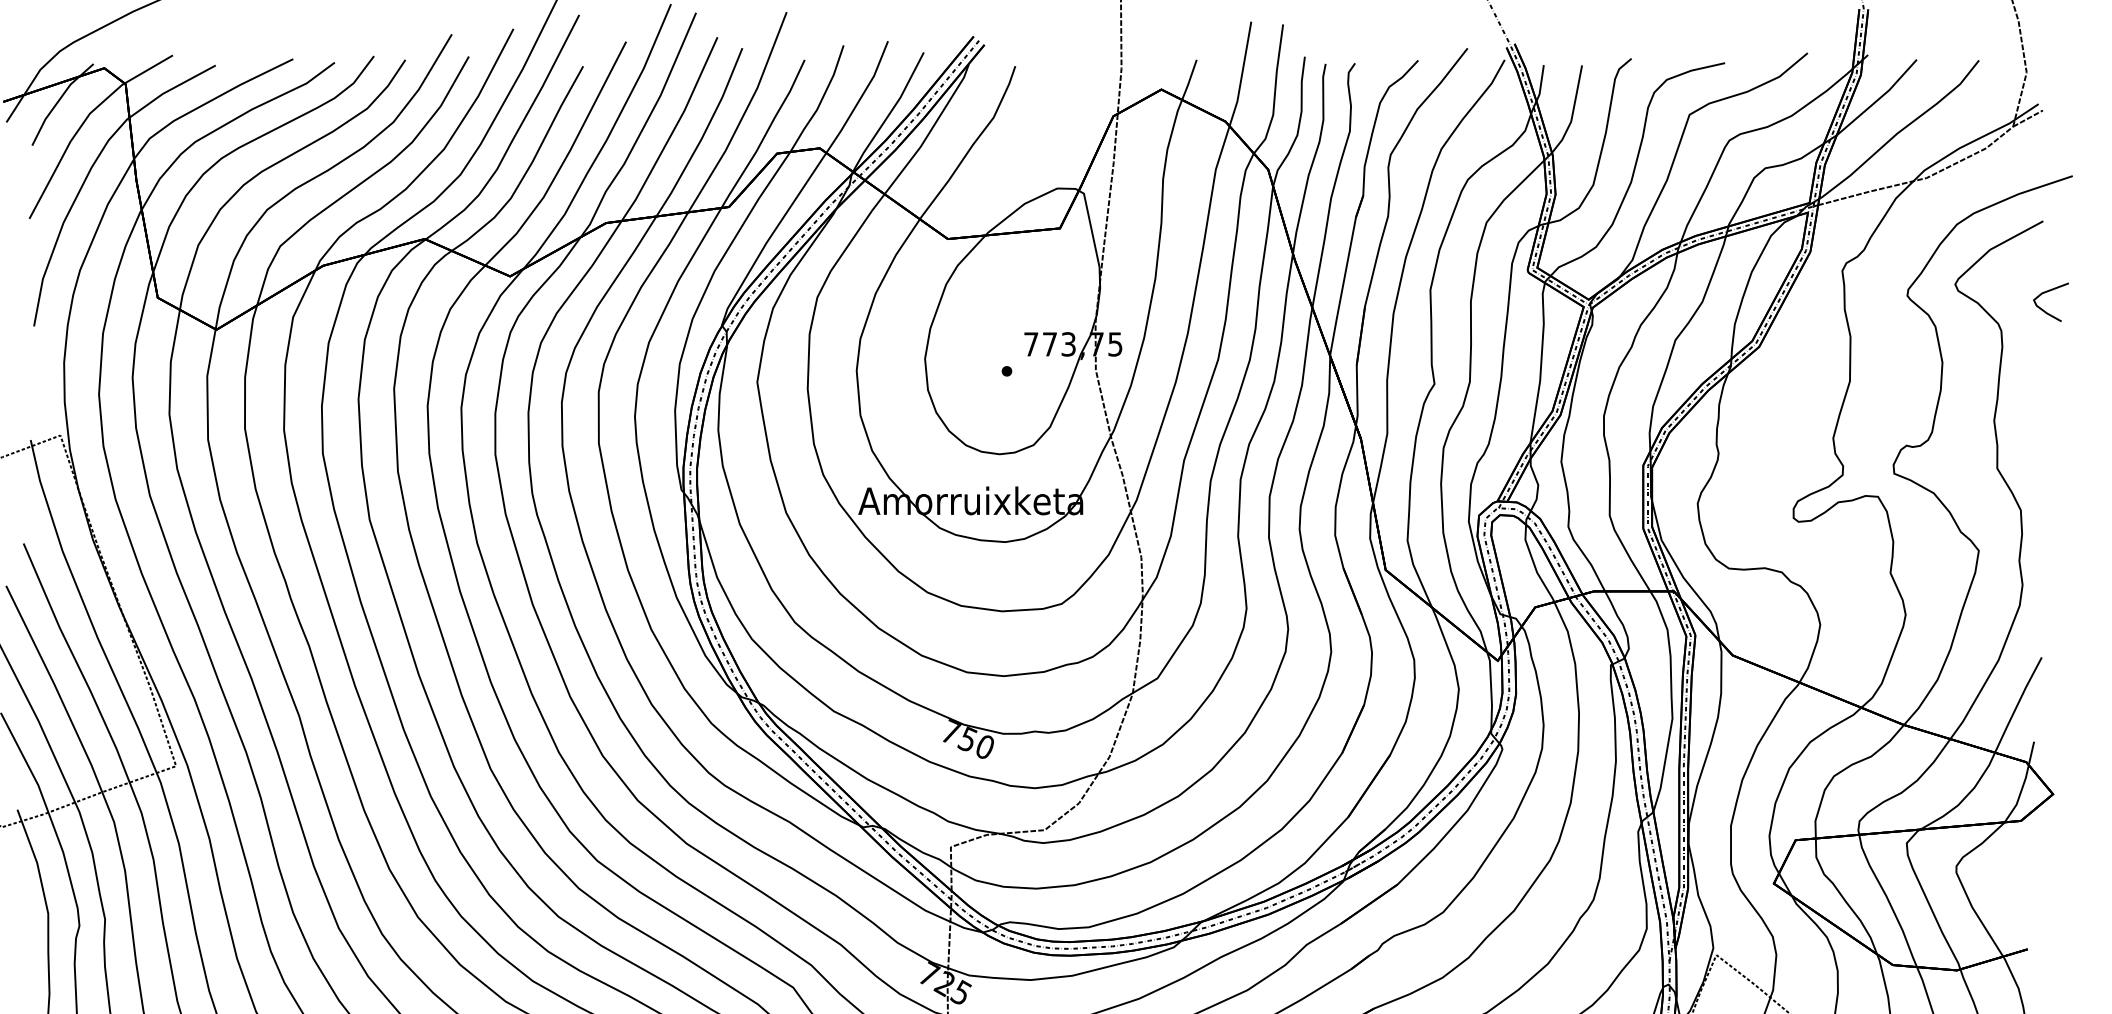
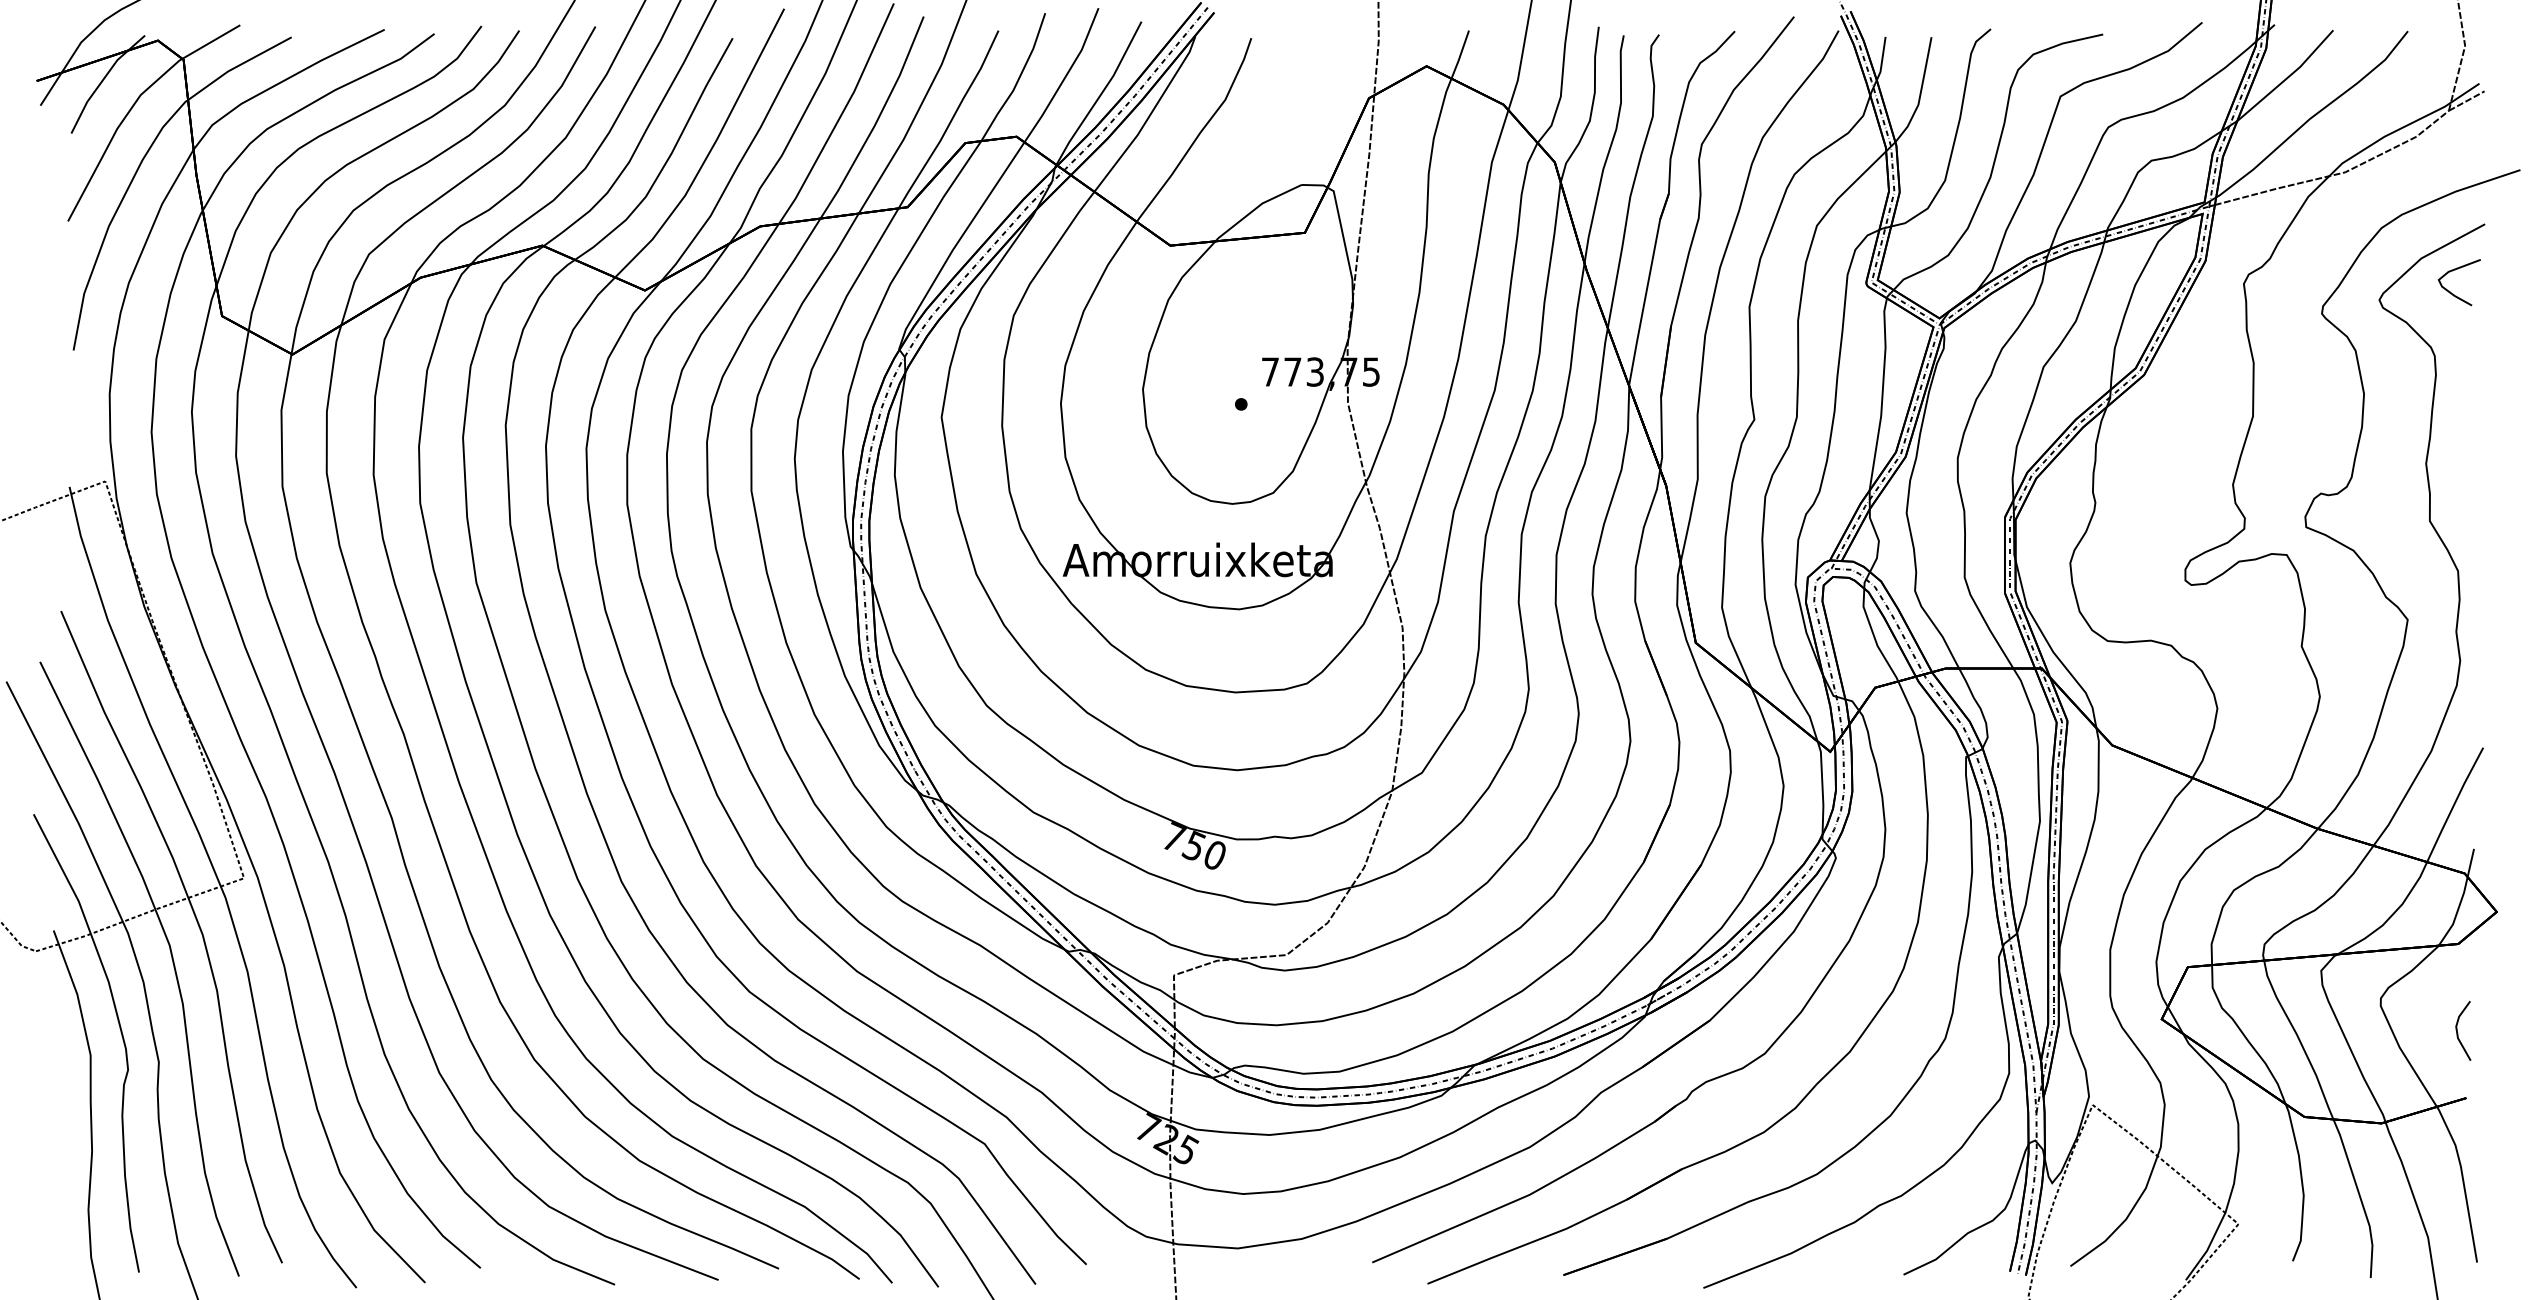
curve: (2042, 308) -> (2449, 290), moved
line: (2021, 895) -> (2458, 1033), added

